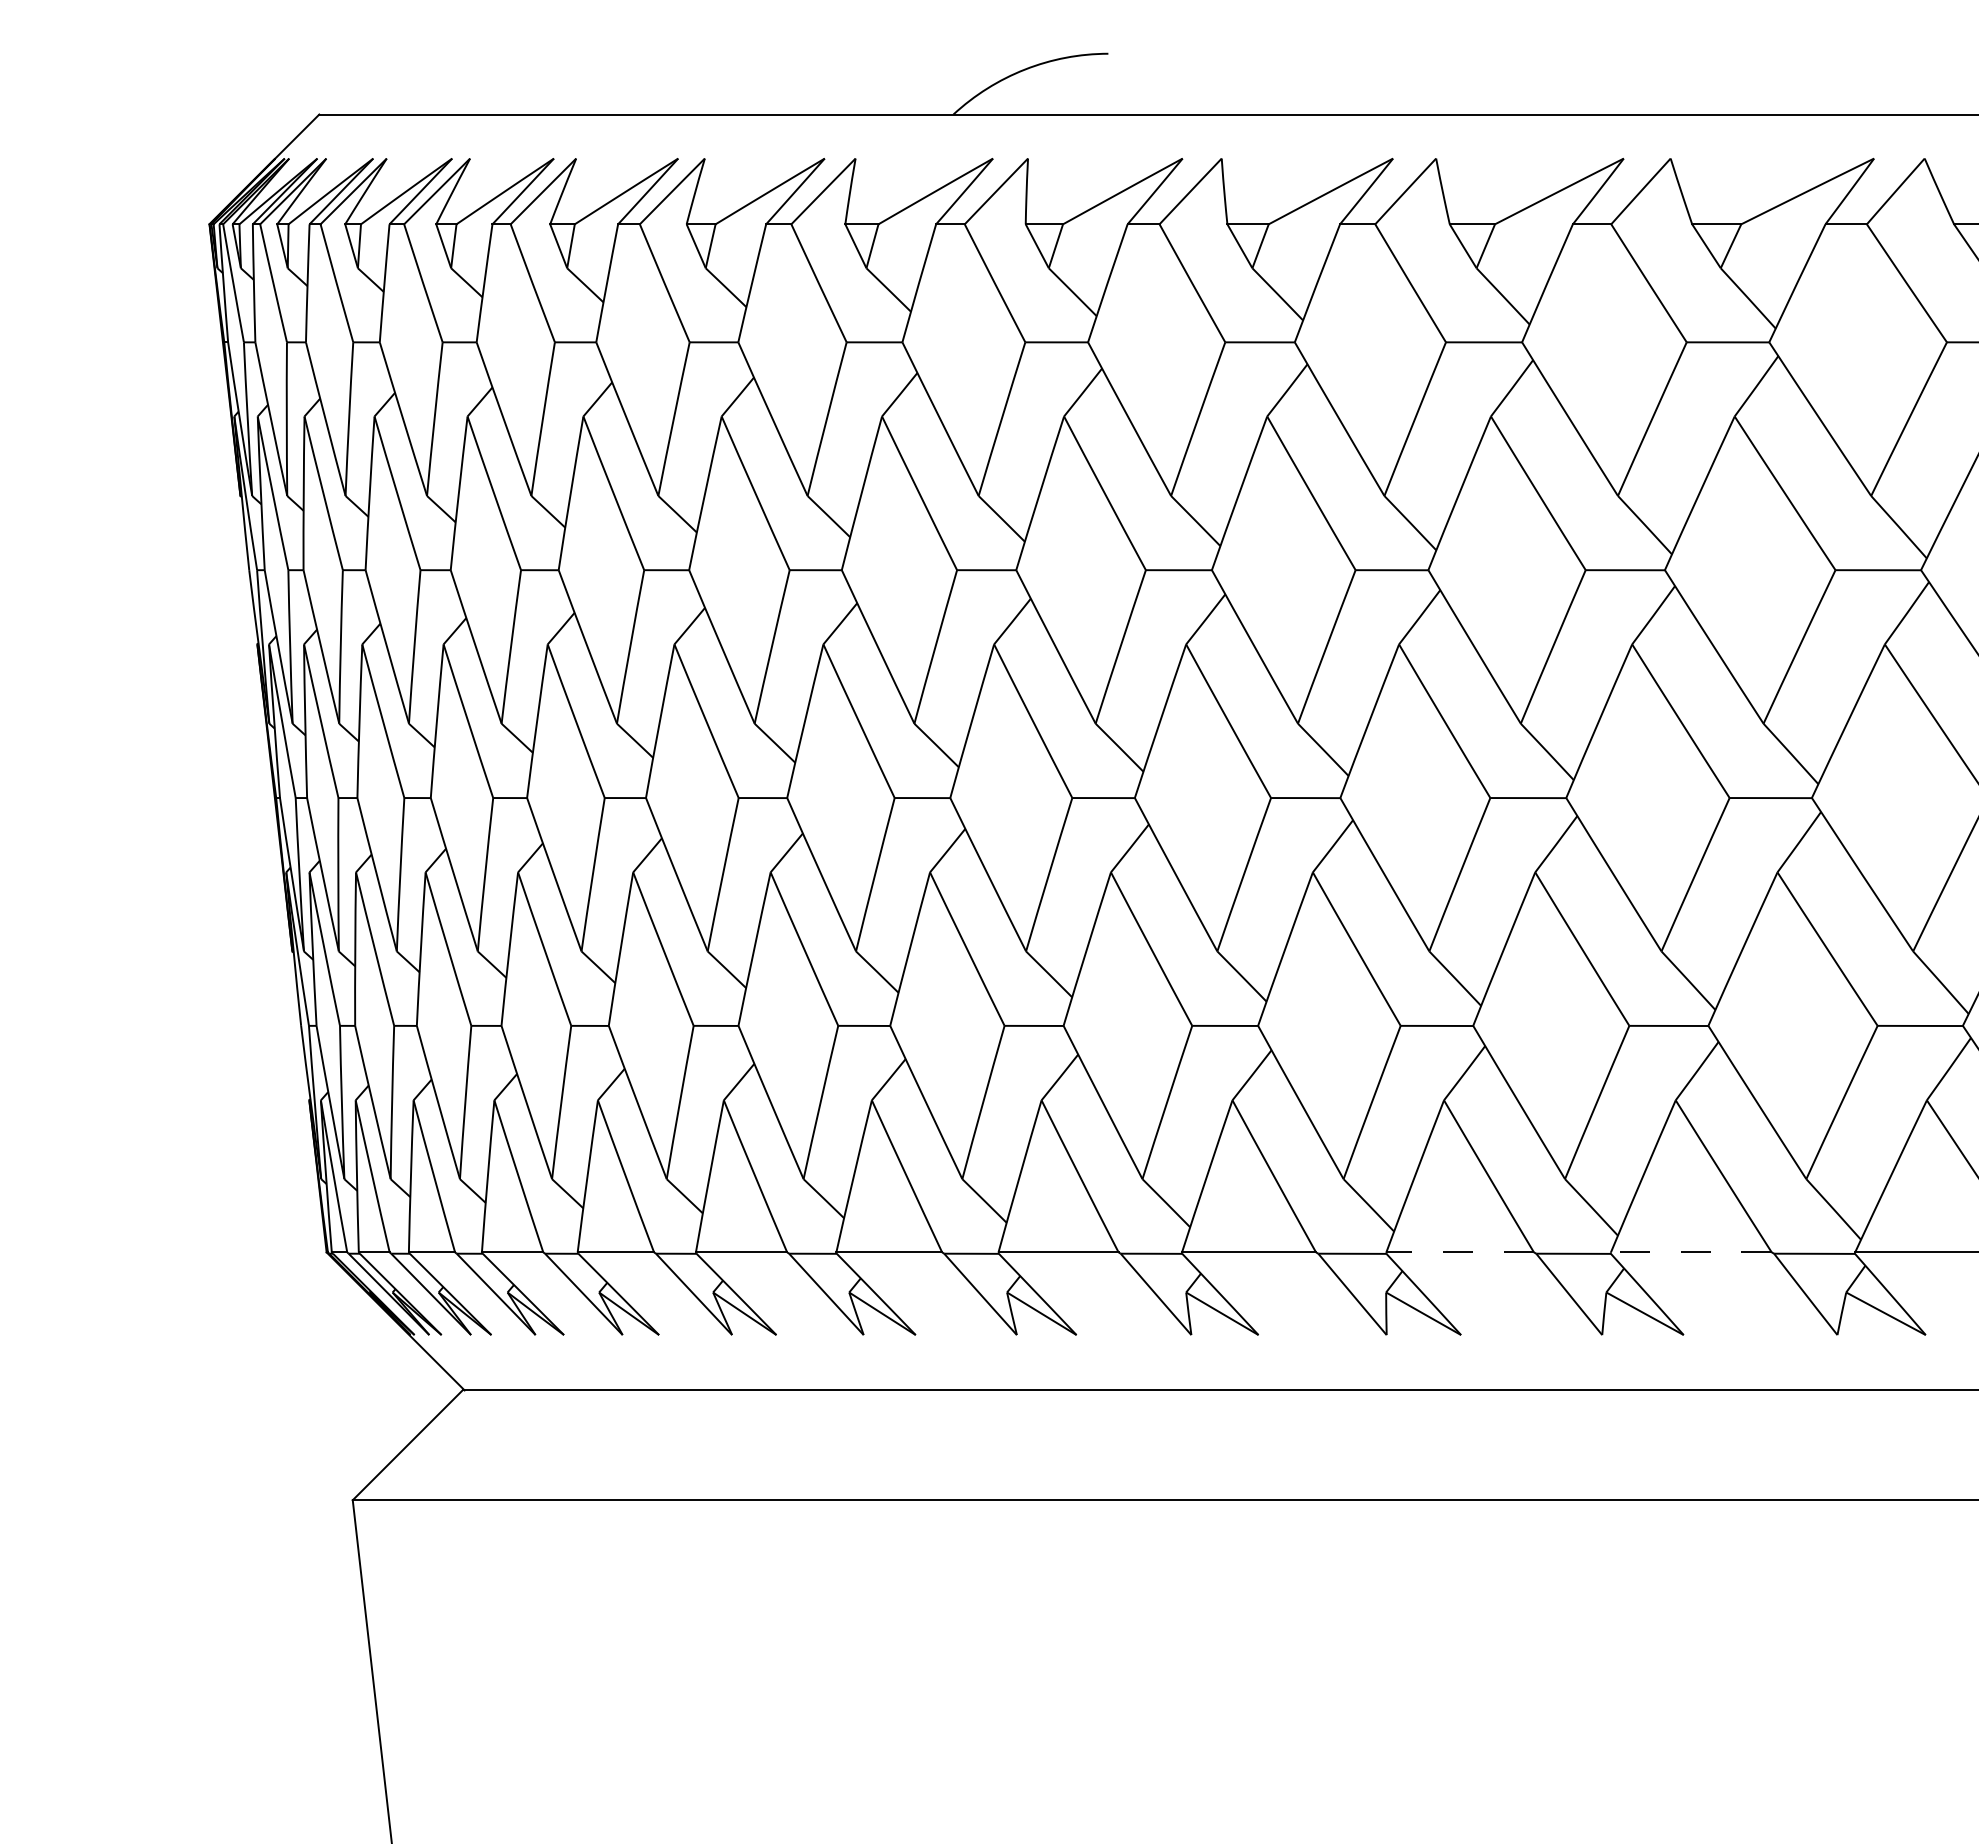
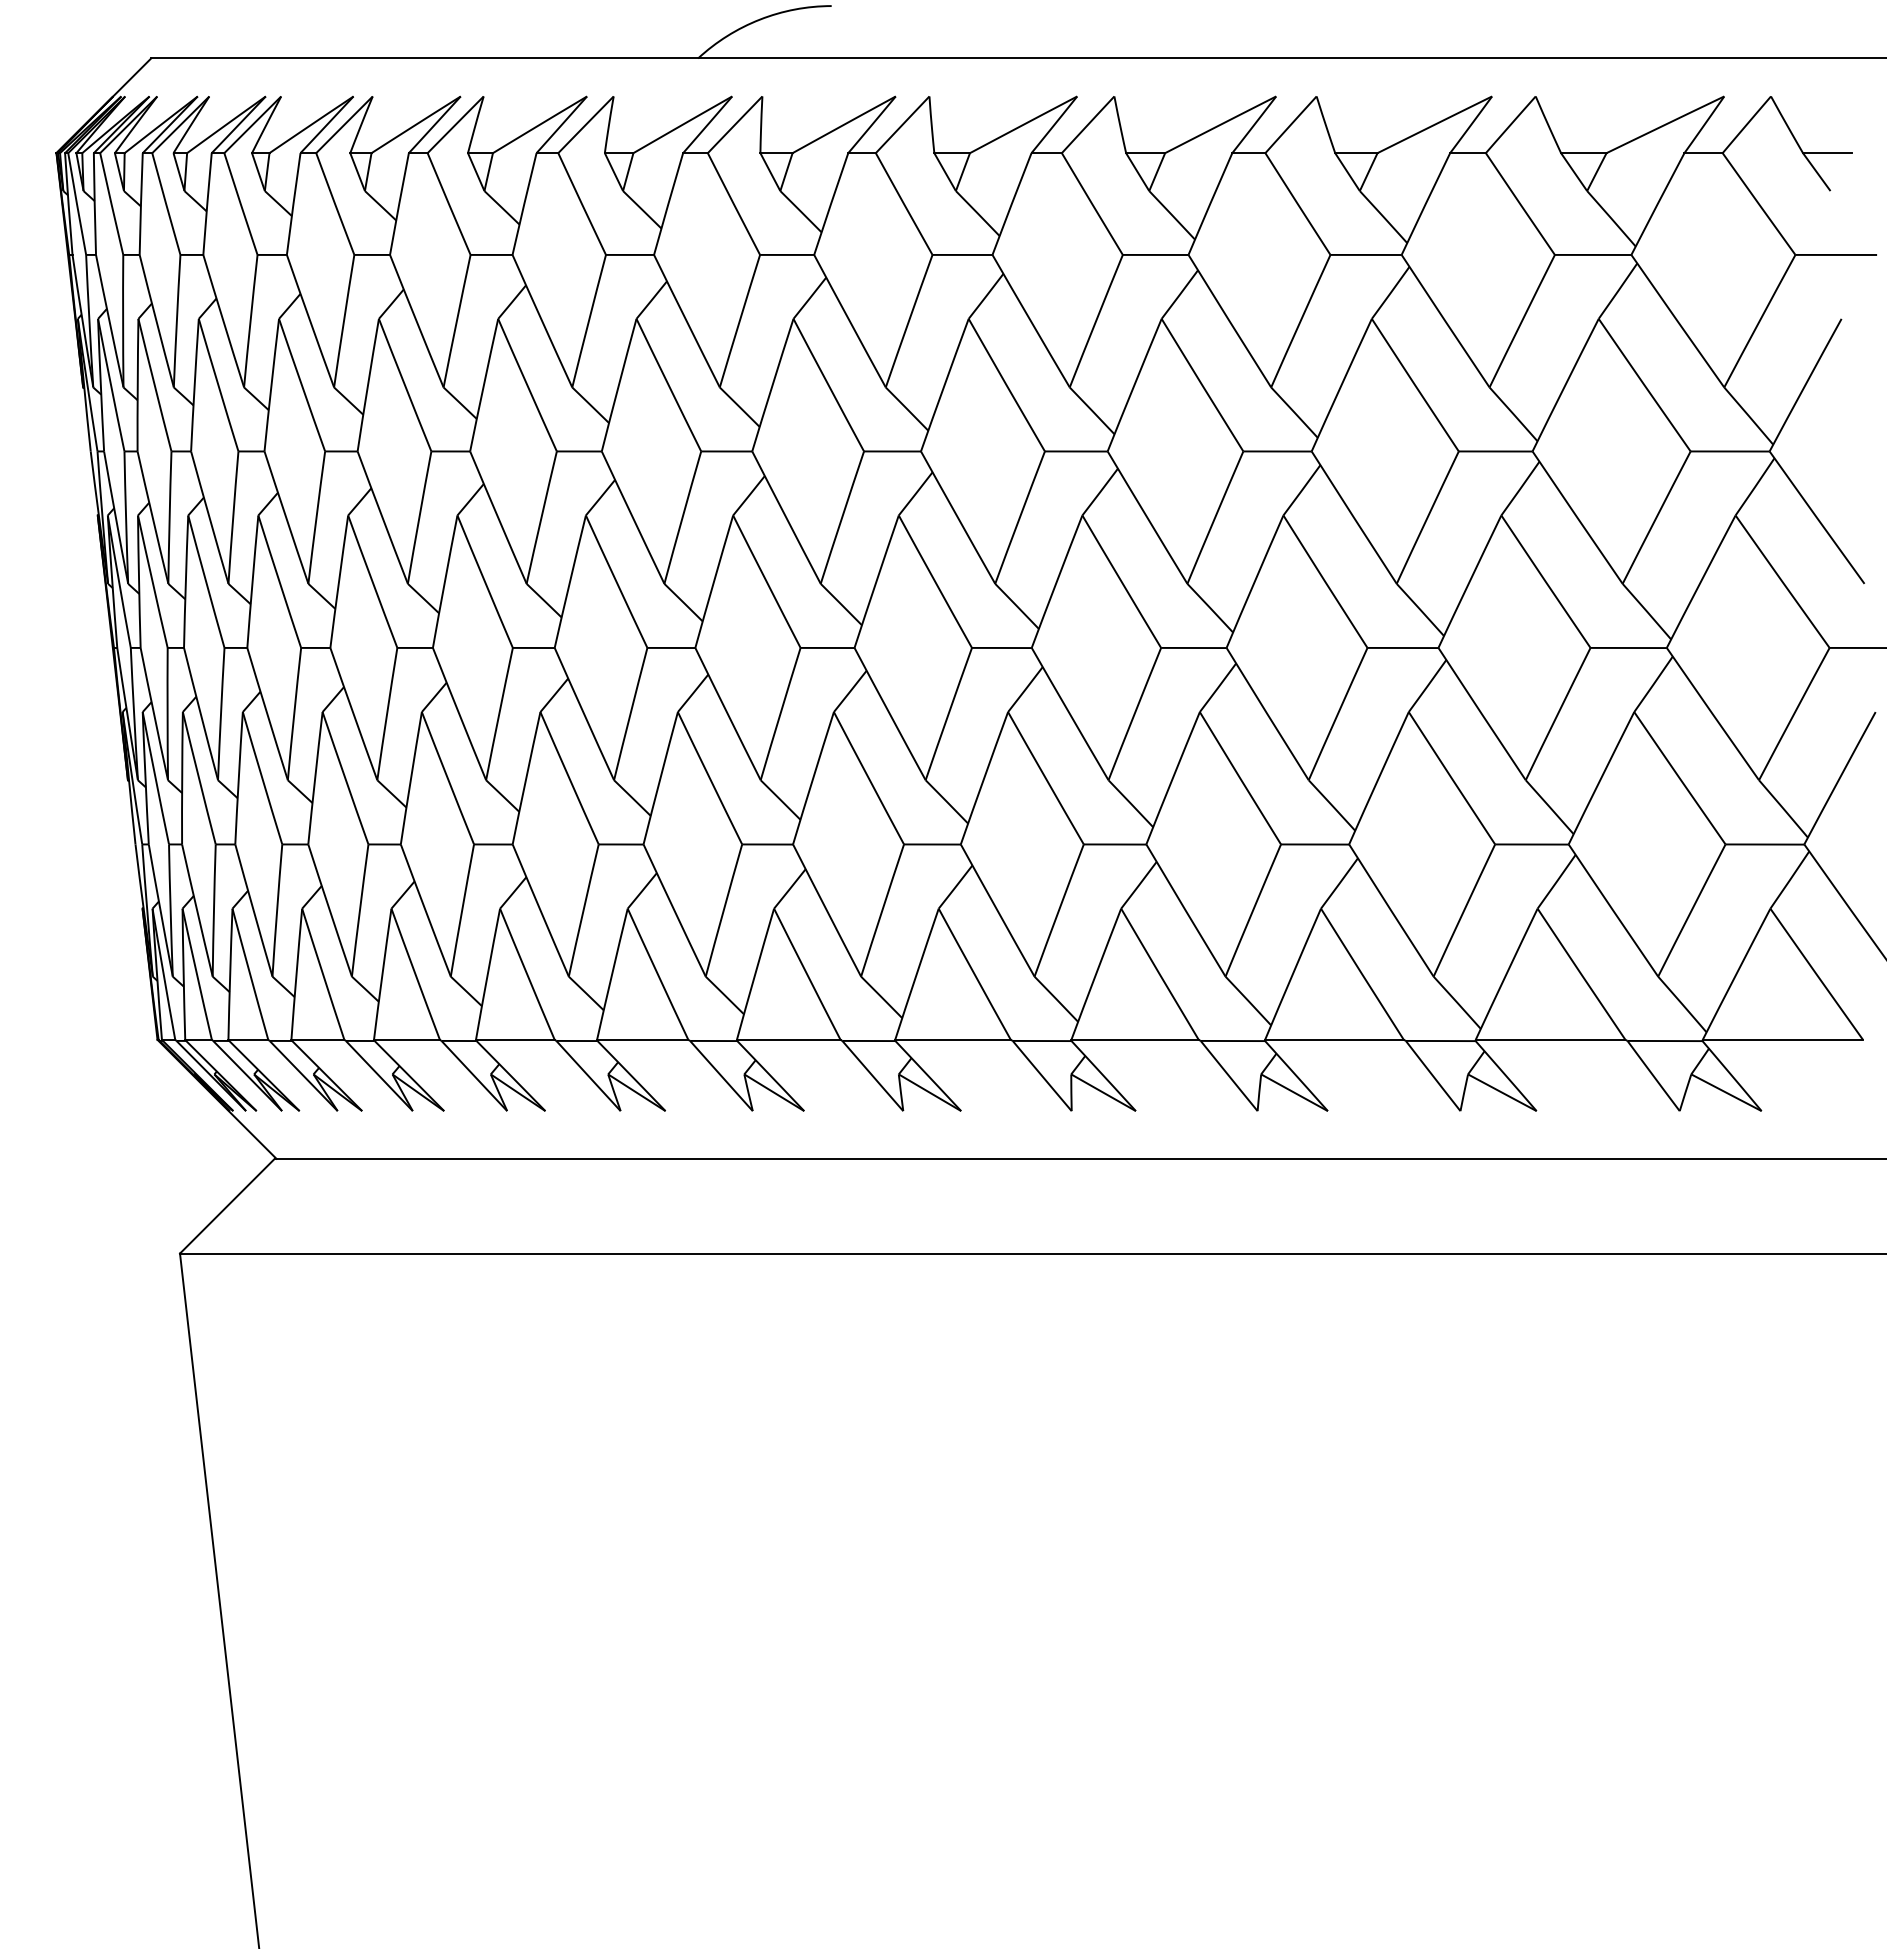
line: (1460, 1252) -> (1135, 1039), dashed -> solid
line: (1690, 1252) -> (1333, 1039), dashed -> solid

